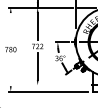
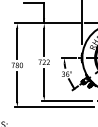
line: (10, 27) -> (17, 43), added
line: (10, 70) -> (17, 86), added
line: (60, 85) -> (67, 101), added

